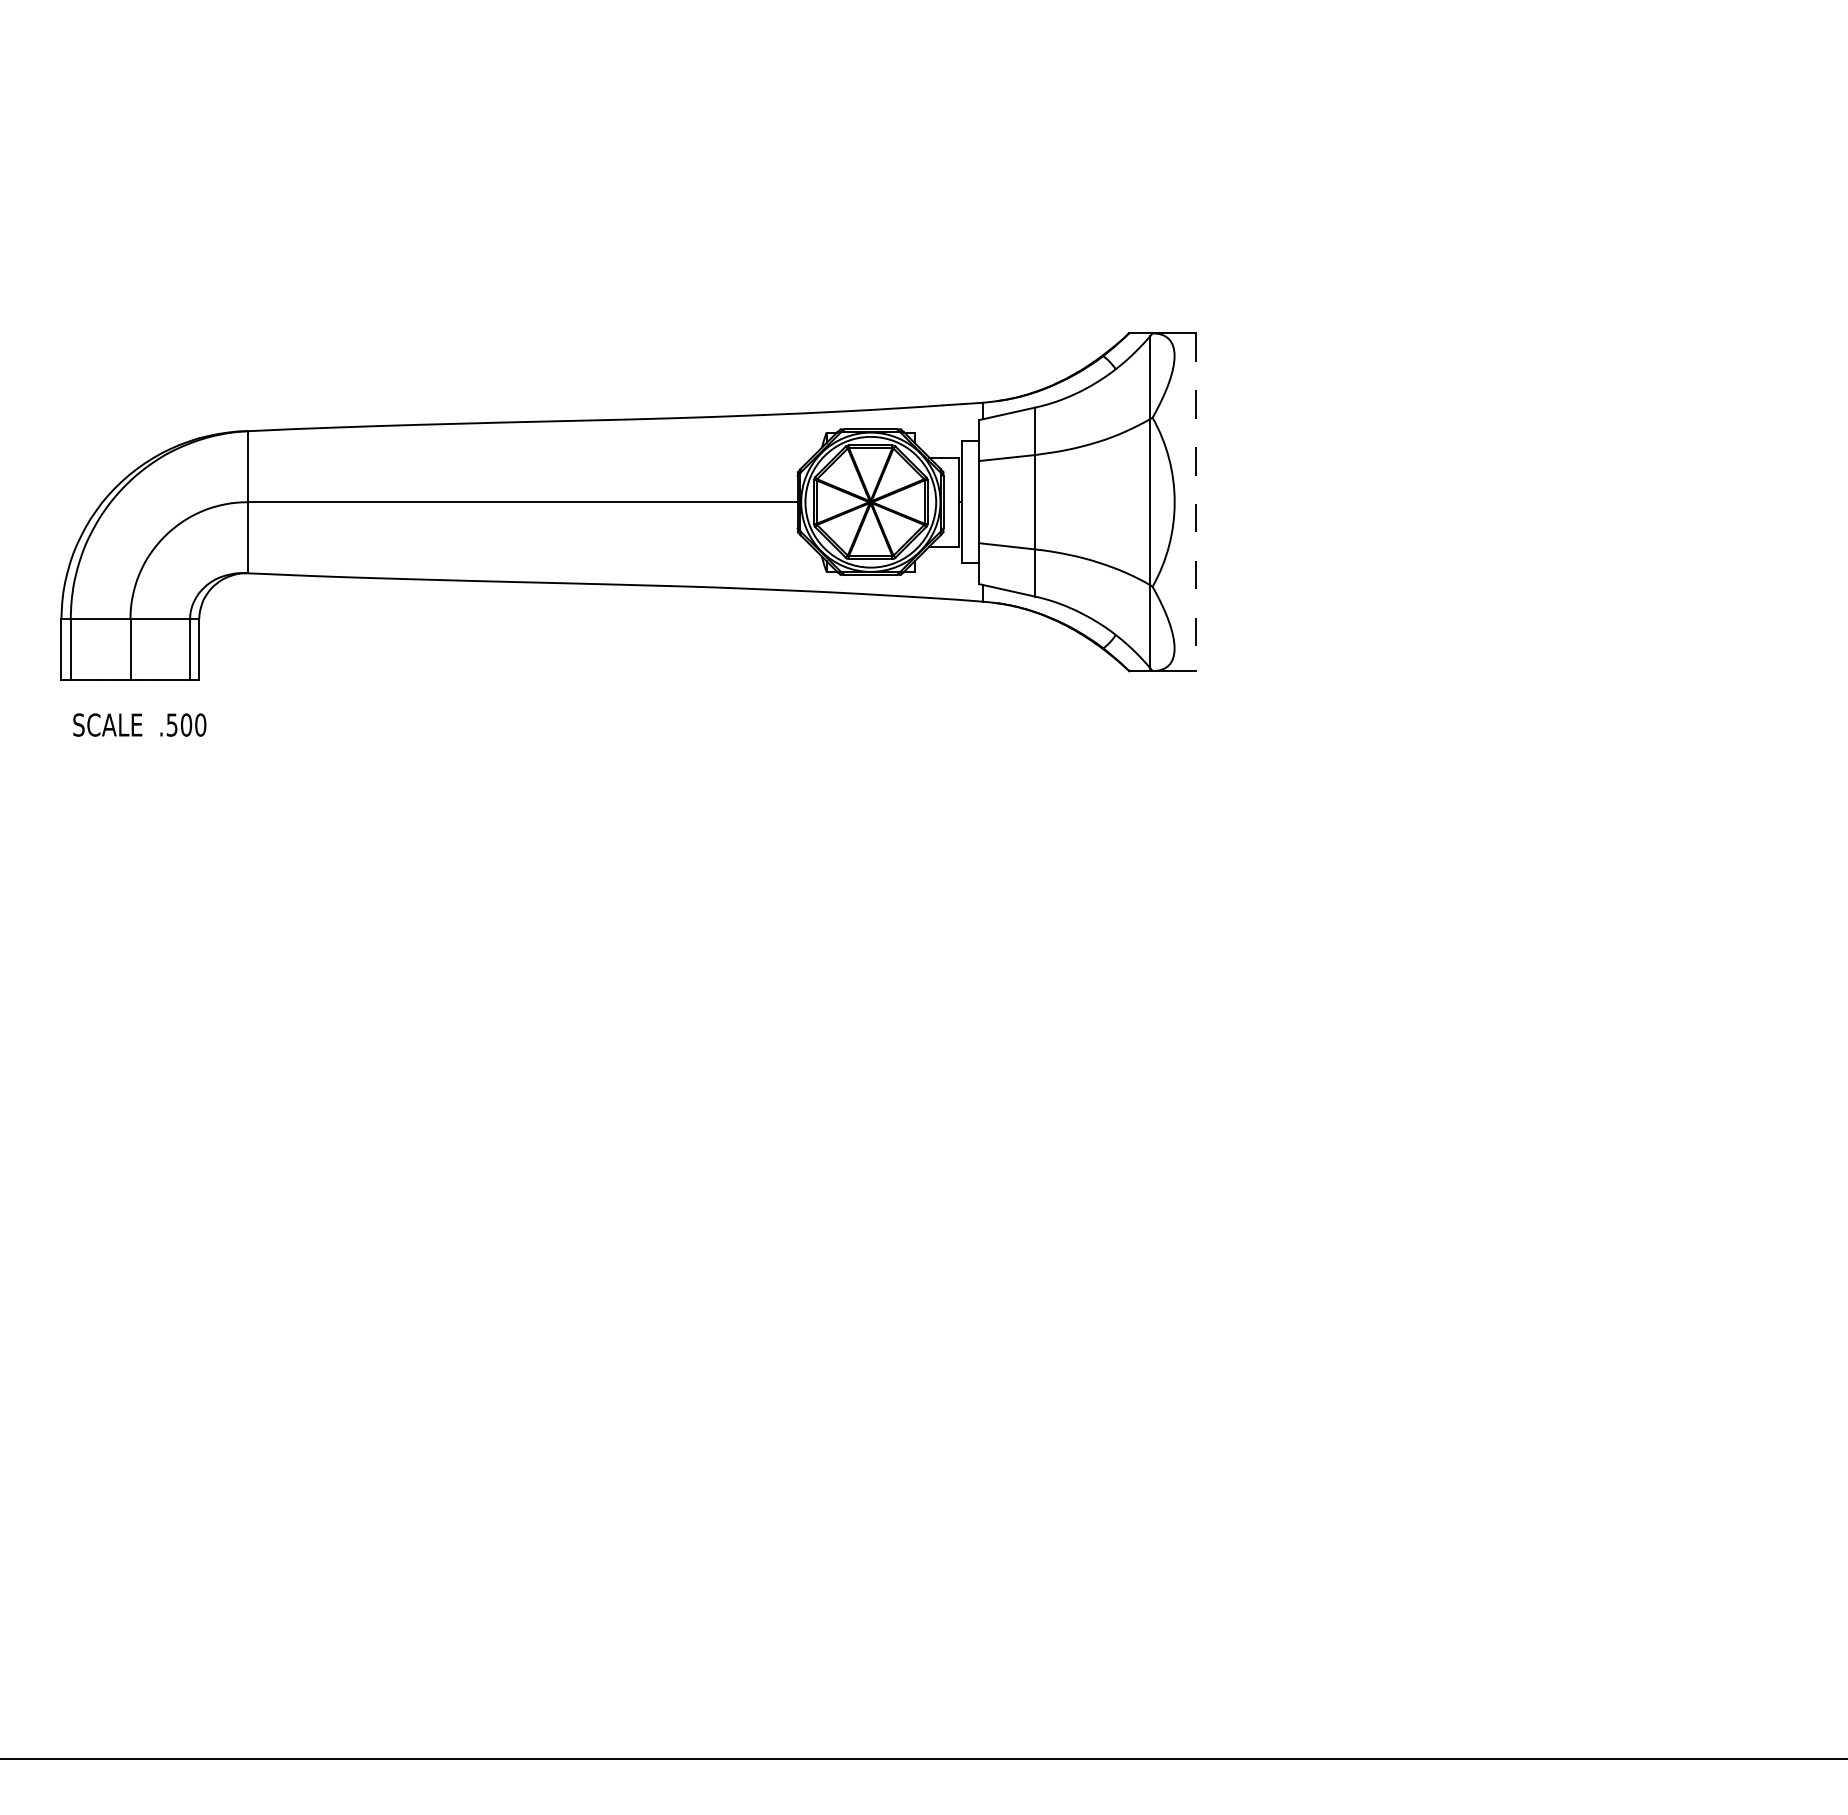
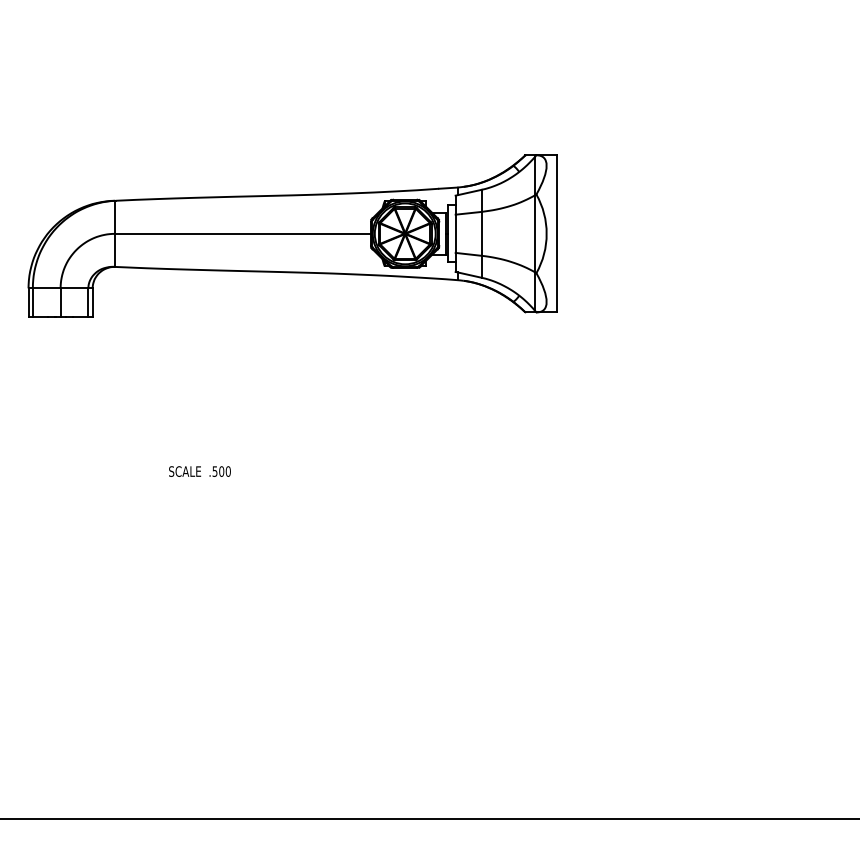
line: (1195, 501) -> (556, 233), dashed -> solid
text: (138, 724) -> (199, 471), moved

